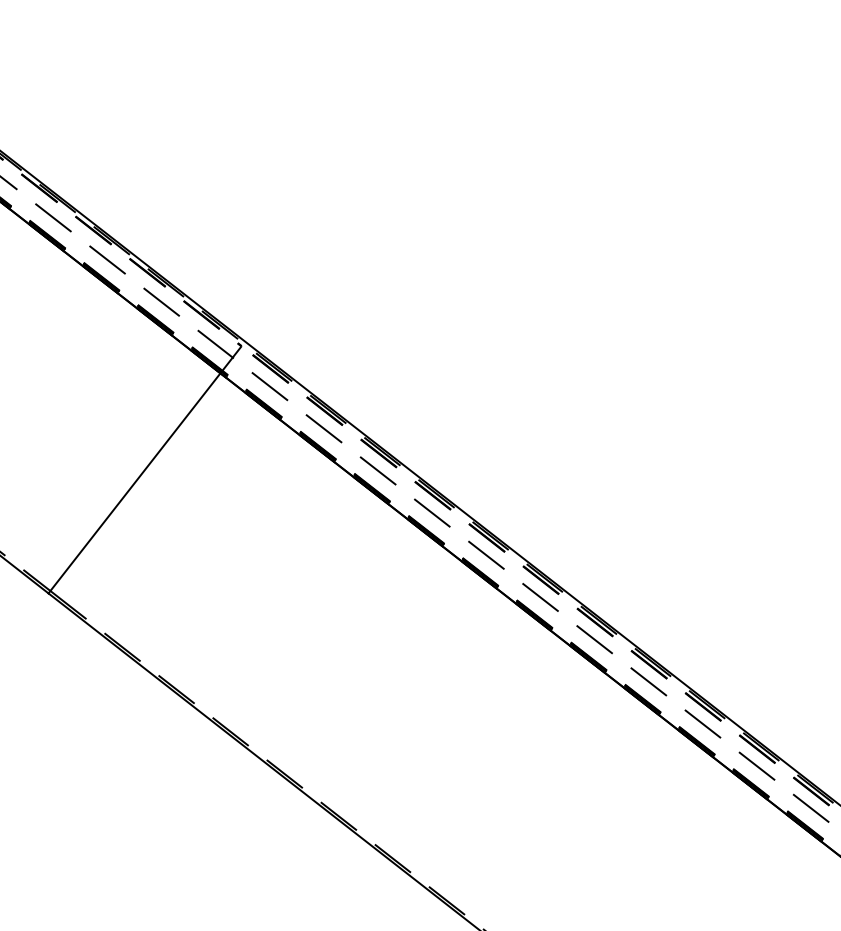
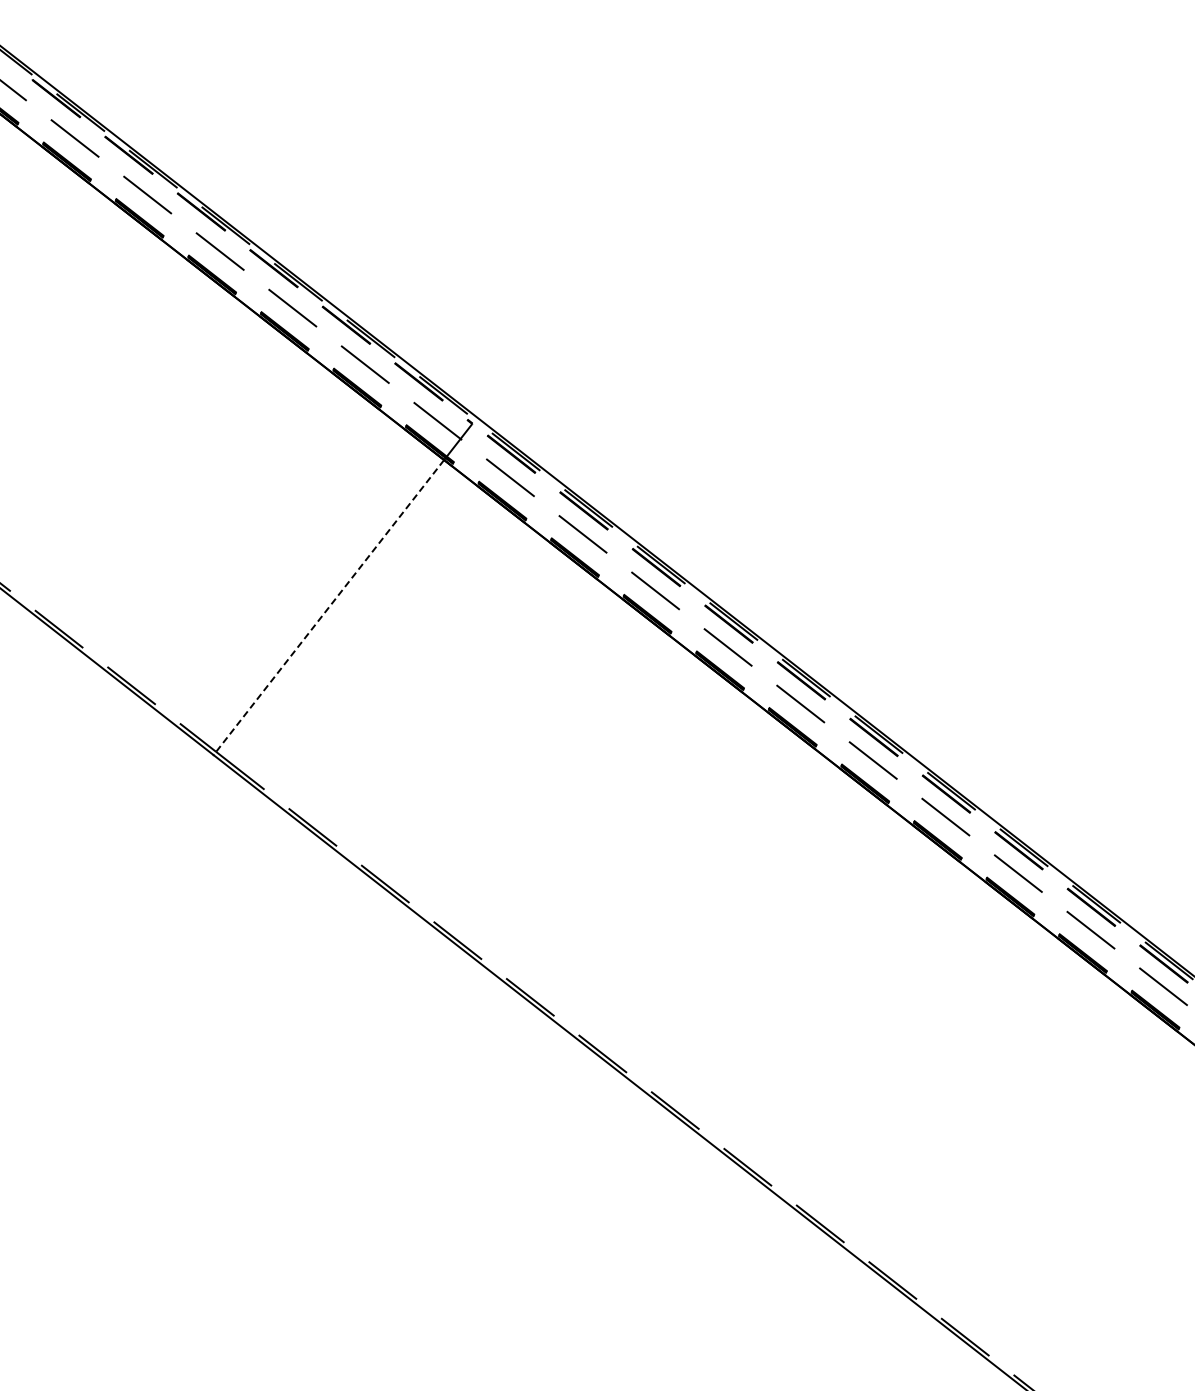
line: (134, 483) -> (328, 607), solid -> dashed

